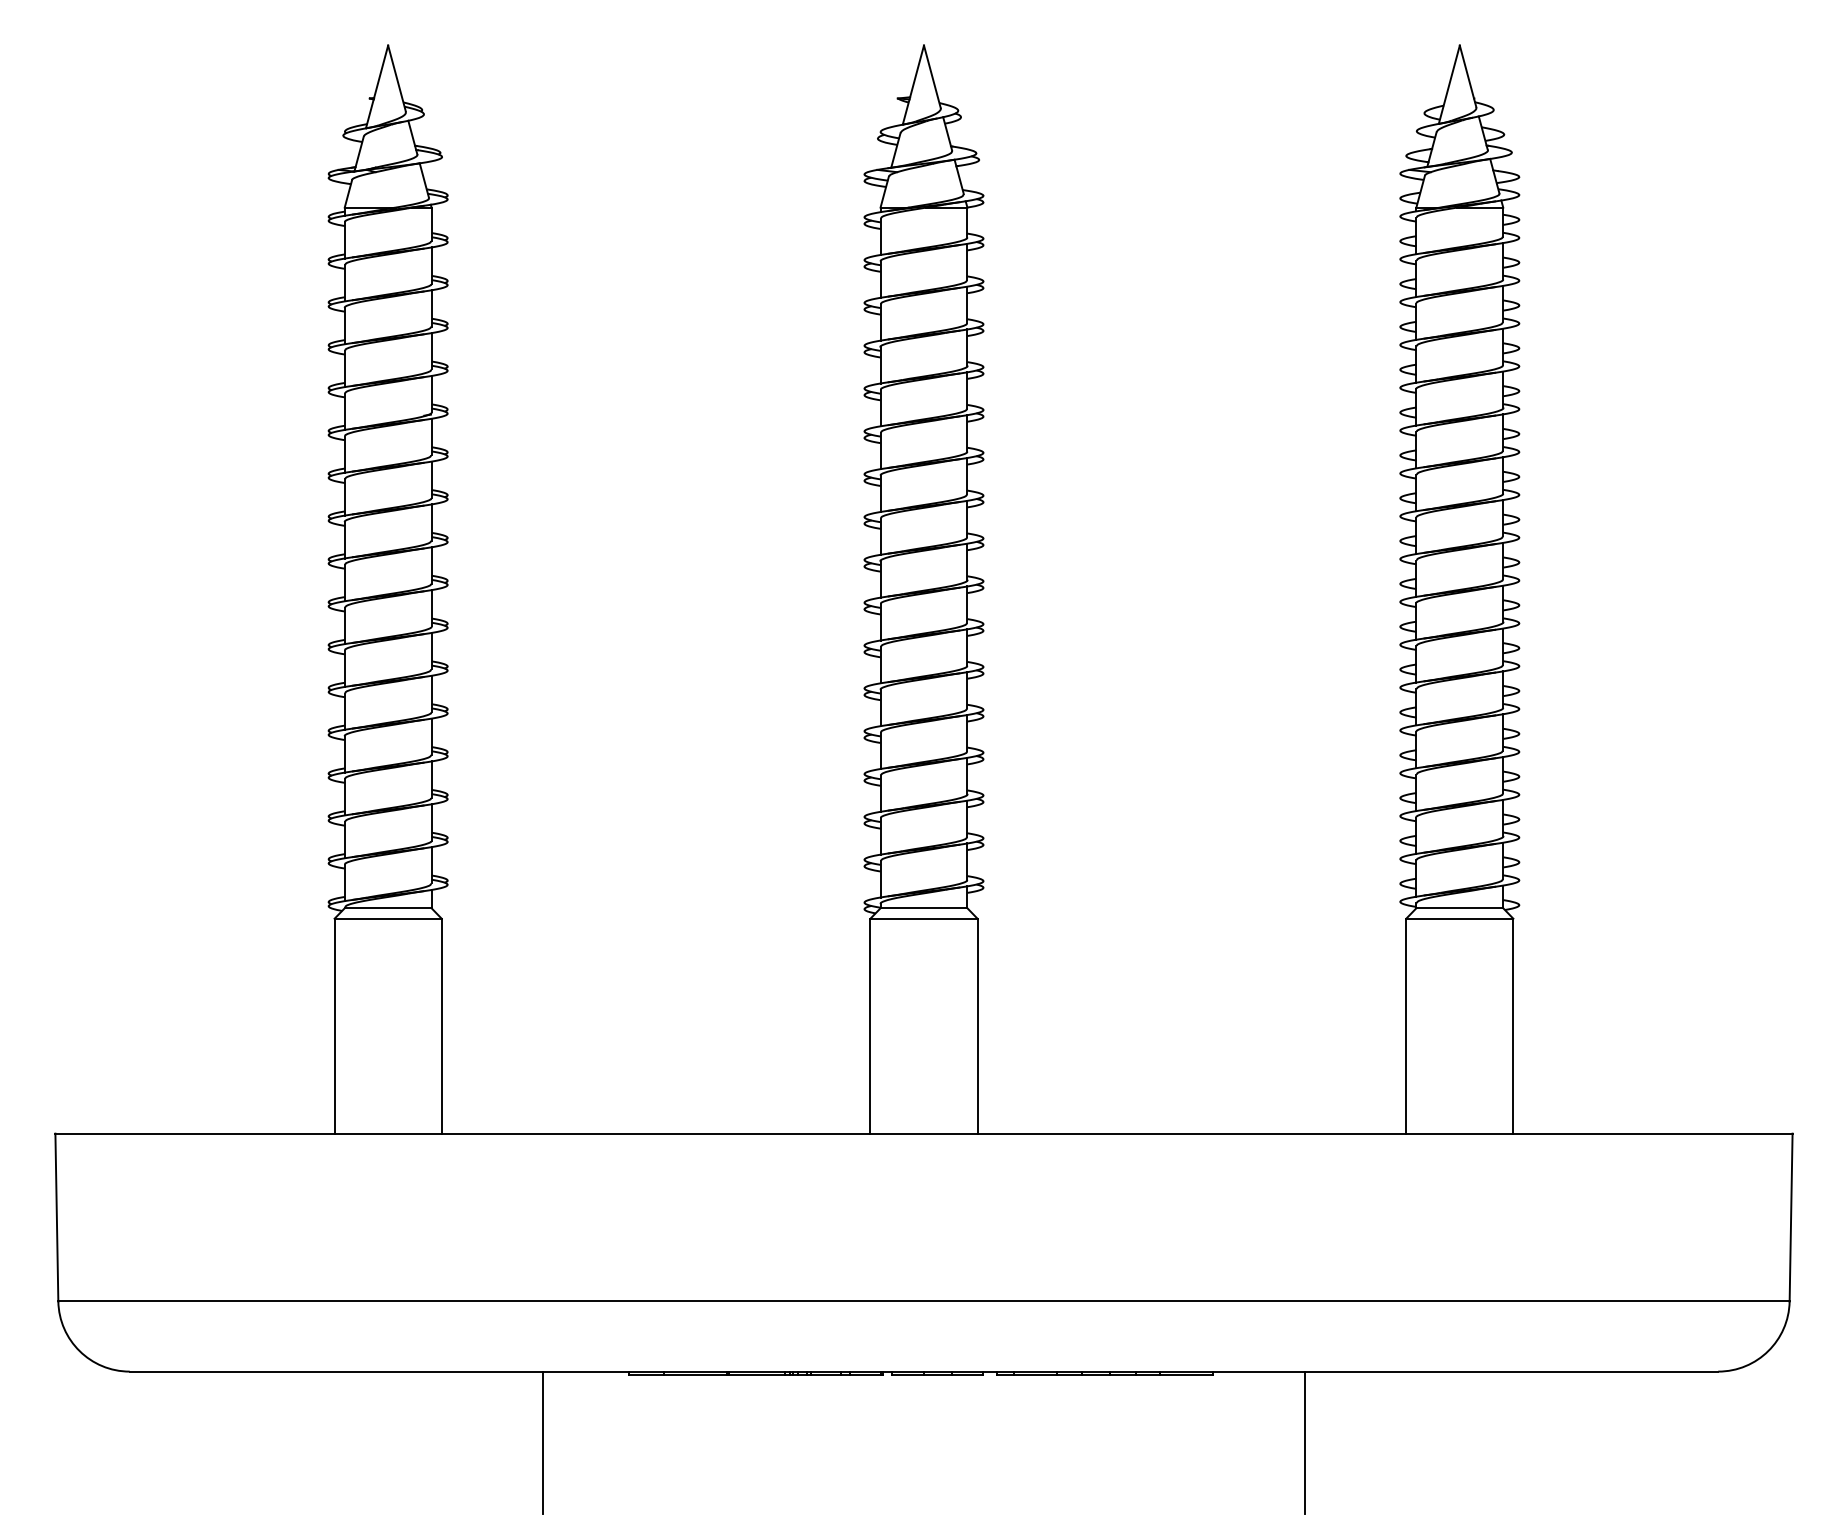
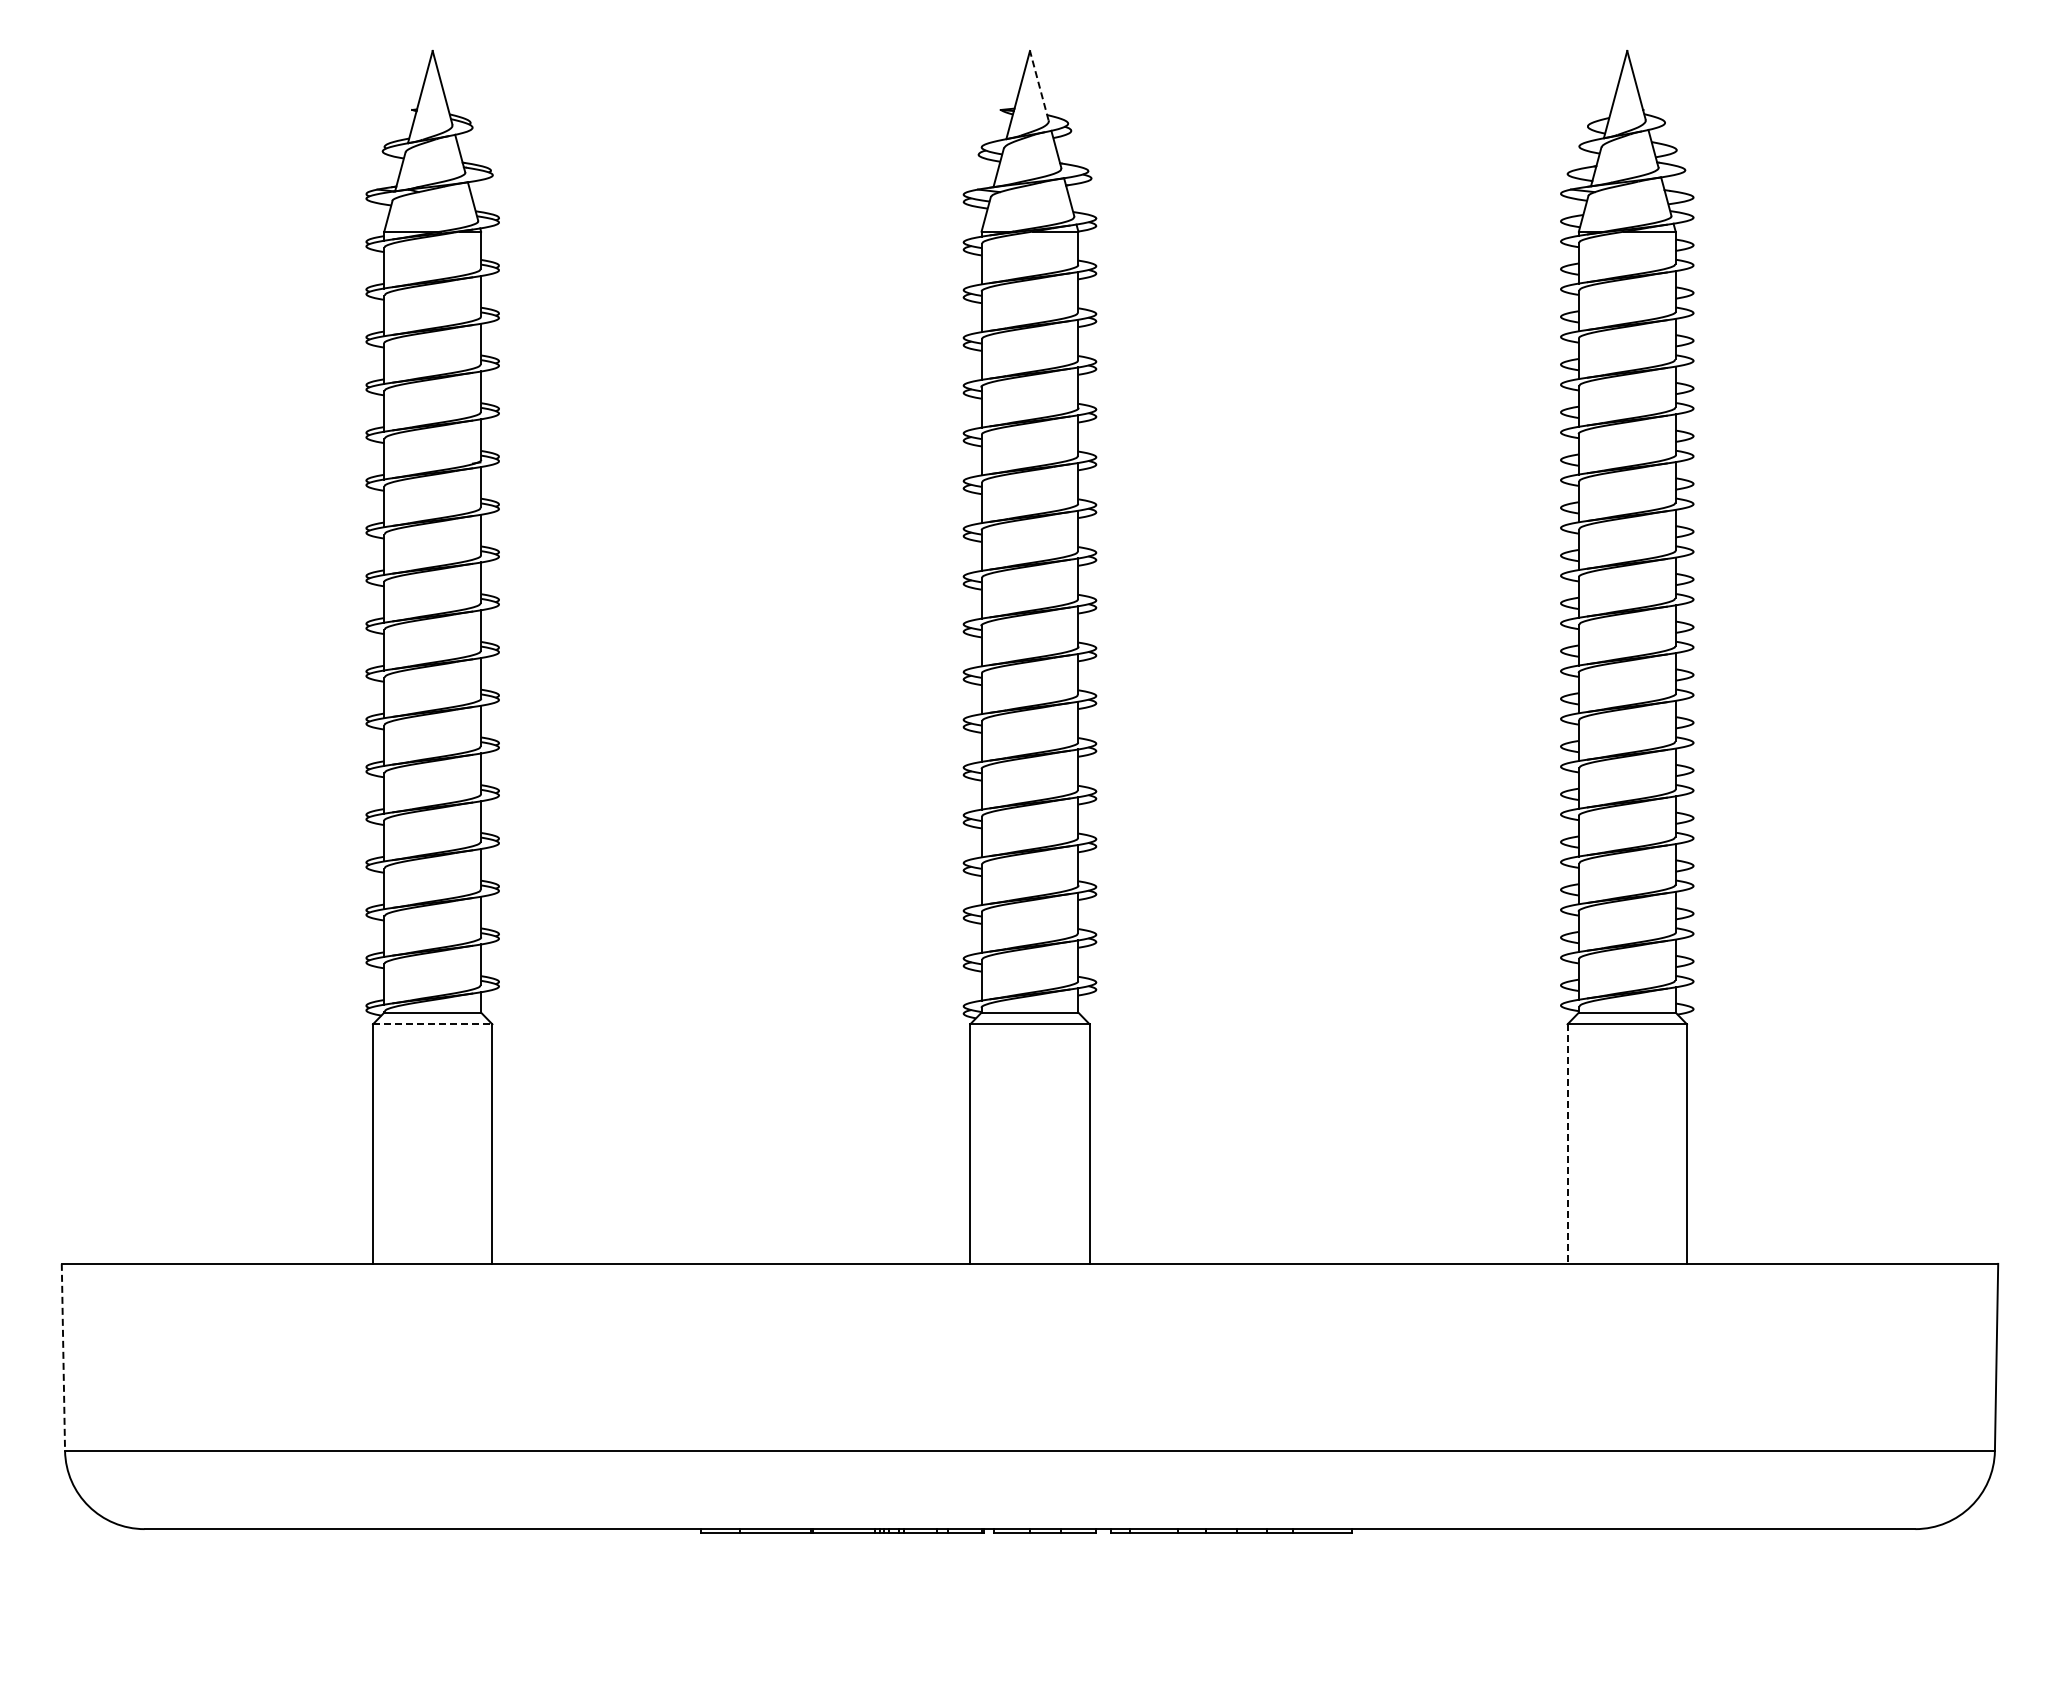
line: (932, 76) -> (1039, 85), solid -> dashed
line: (387, 918) -> (432, 1024), solid -> dashed
line: (1406, 1026) -> (1567, 1144), solid -> dashed
line: (56, 1217) -> (63, 1357), solid -> dashed
line: (543, 1442) -> (605, 1608), removed
line: (1304, 1442) -> (1454, 1608), removed

